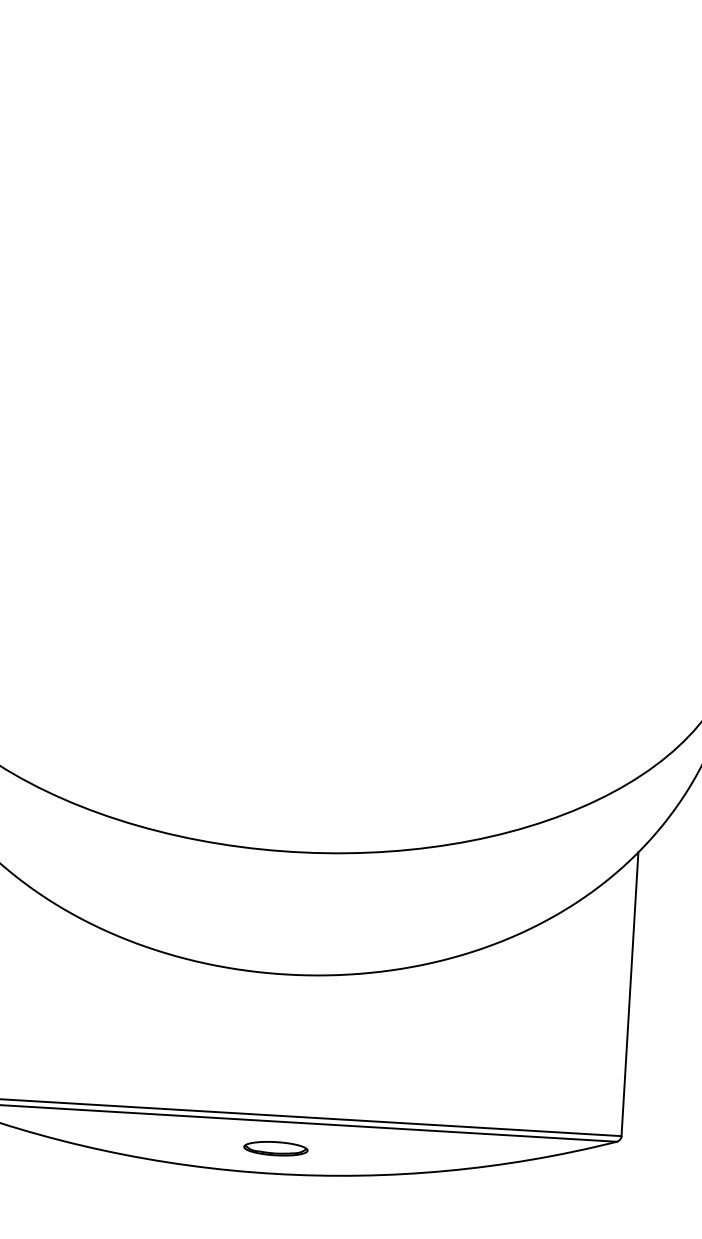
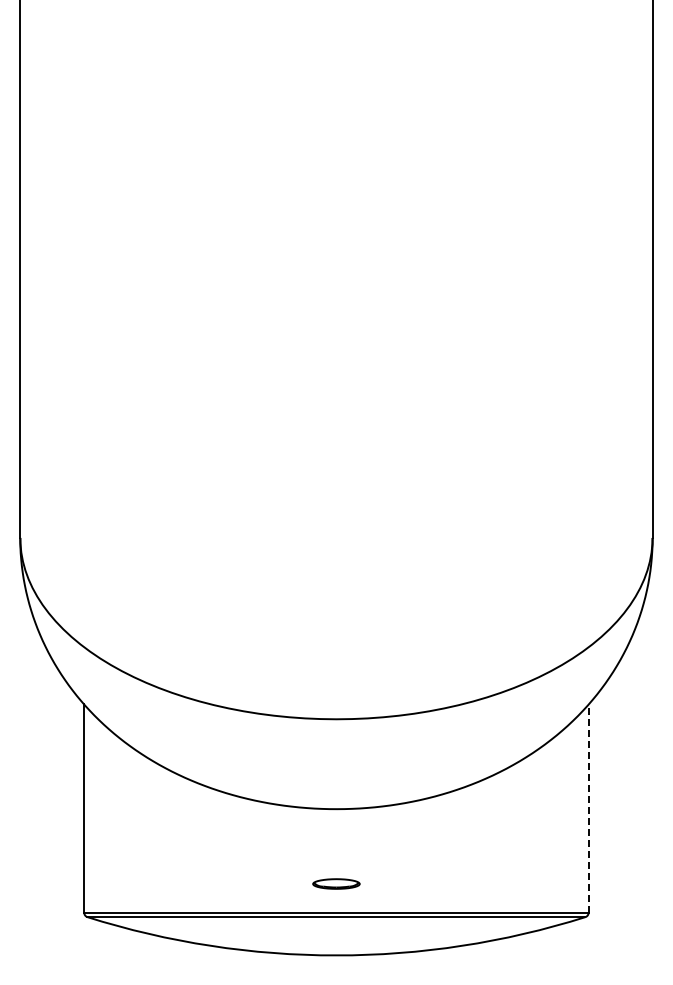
line: (629, 993) -> (588, 808), solid -> dashed
part: (276, 1148) -> (336, 883), moved

